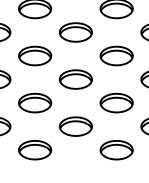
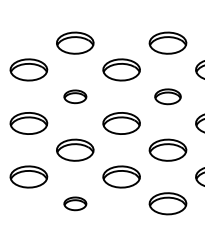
part: (35, 55) -> (75, 96), size x0.6
part: (116, 55) -> (167, 96), size x0.7
part: (35, 149) -> (75, 203), size x0.6

